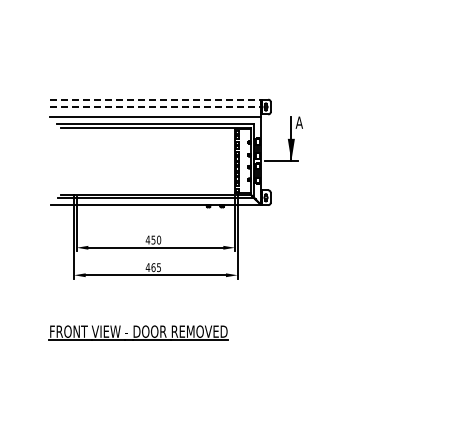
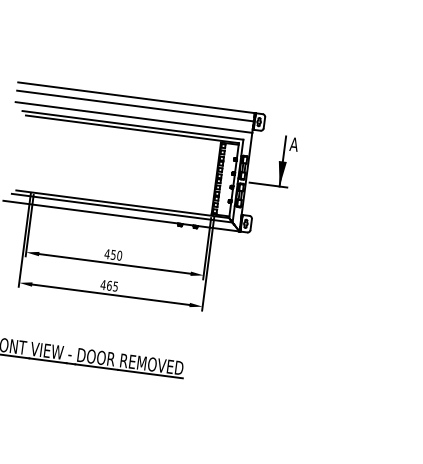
line: (156, 99) -> (137, 97), dashed -> solid
line: (156, 107) -> (136, 106), dashed -> solid

